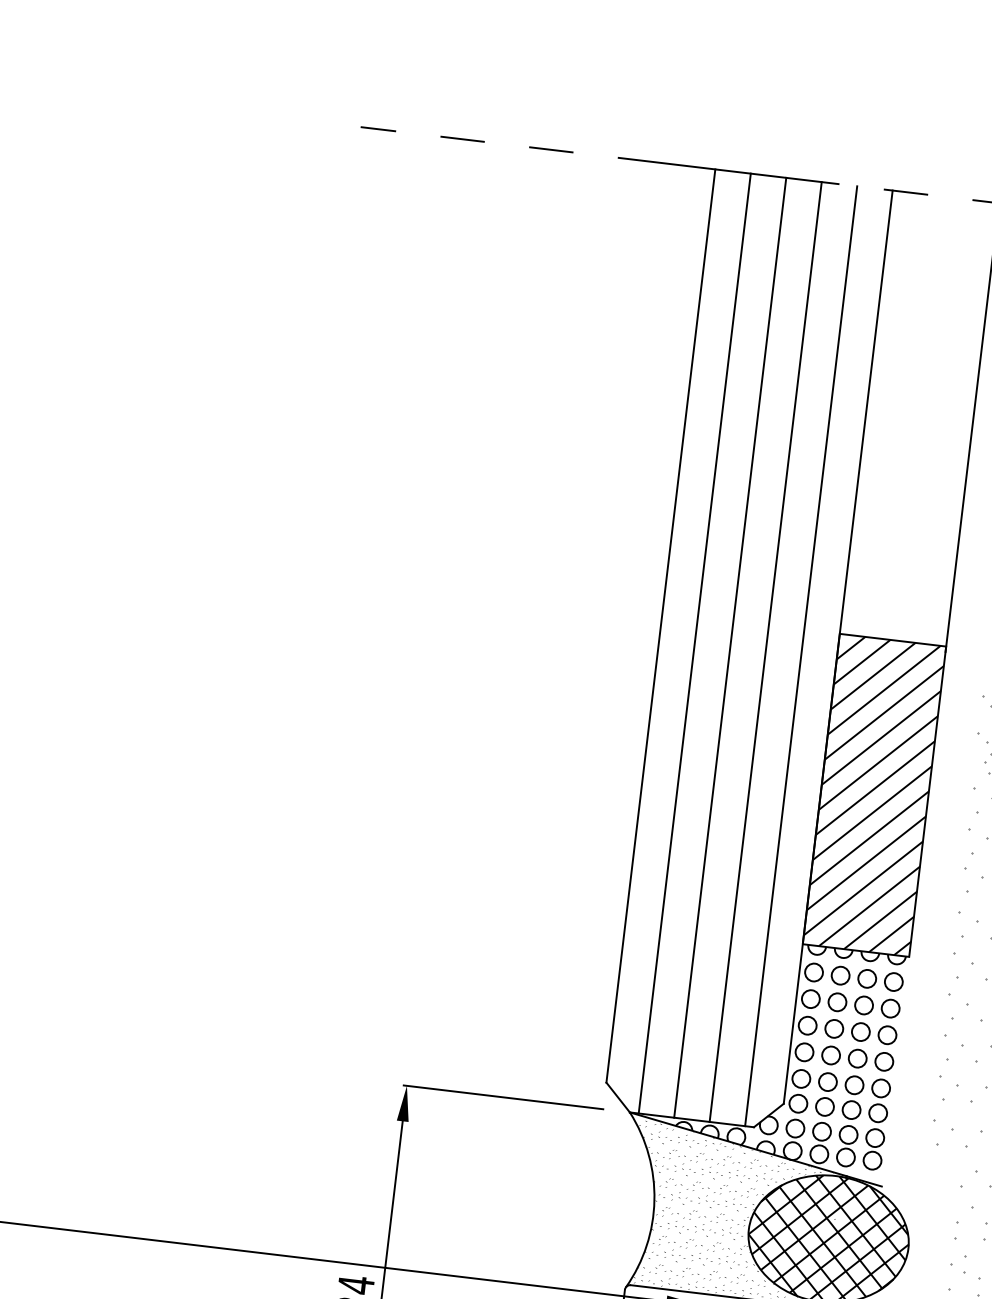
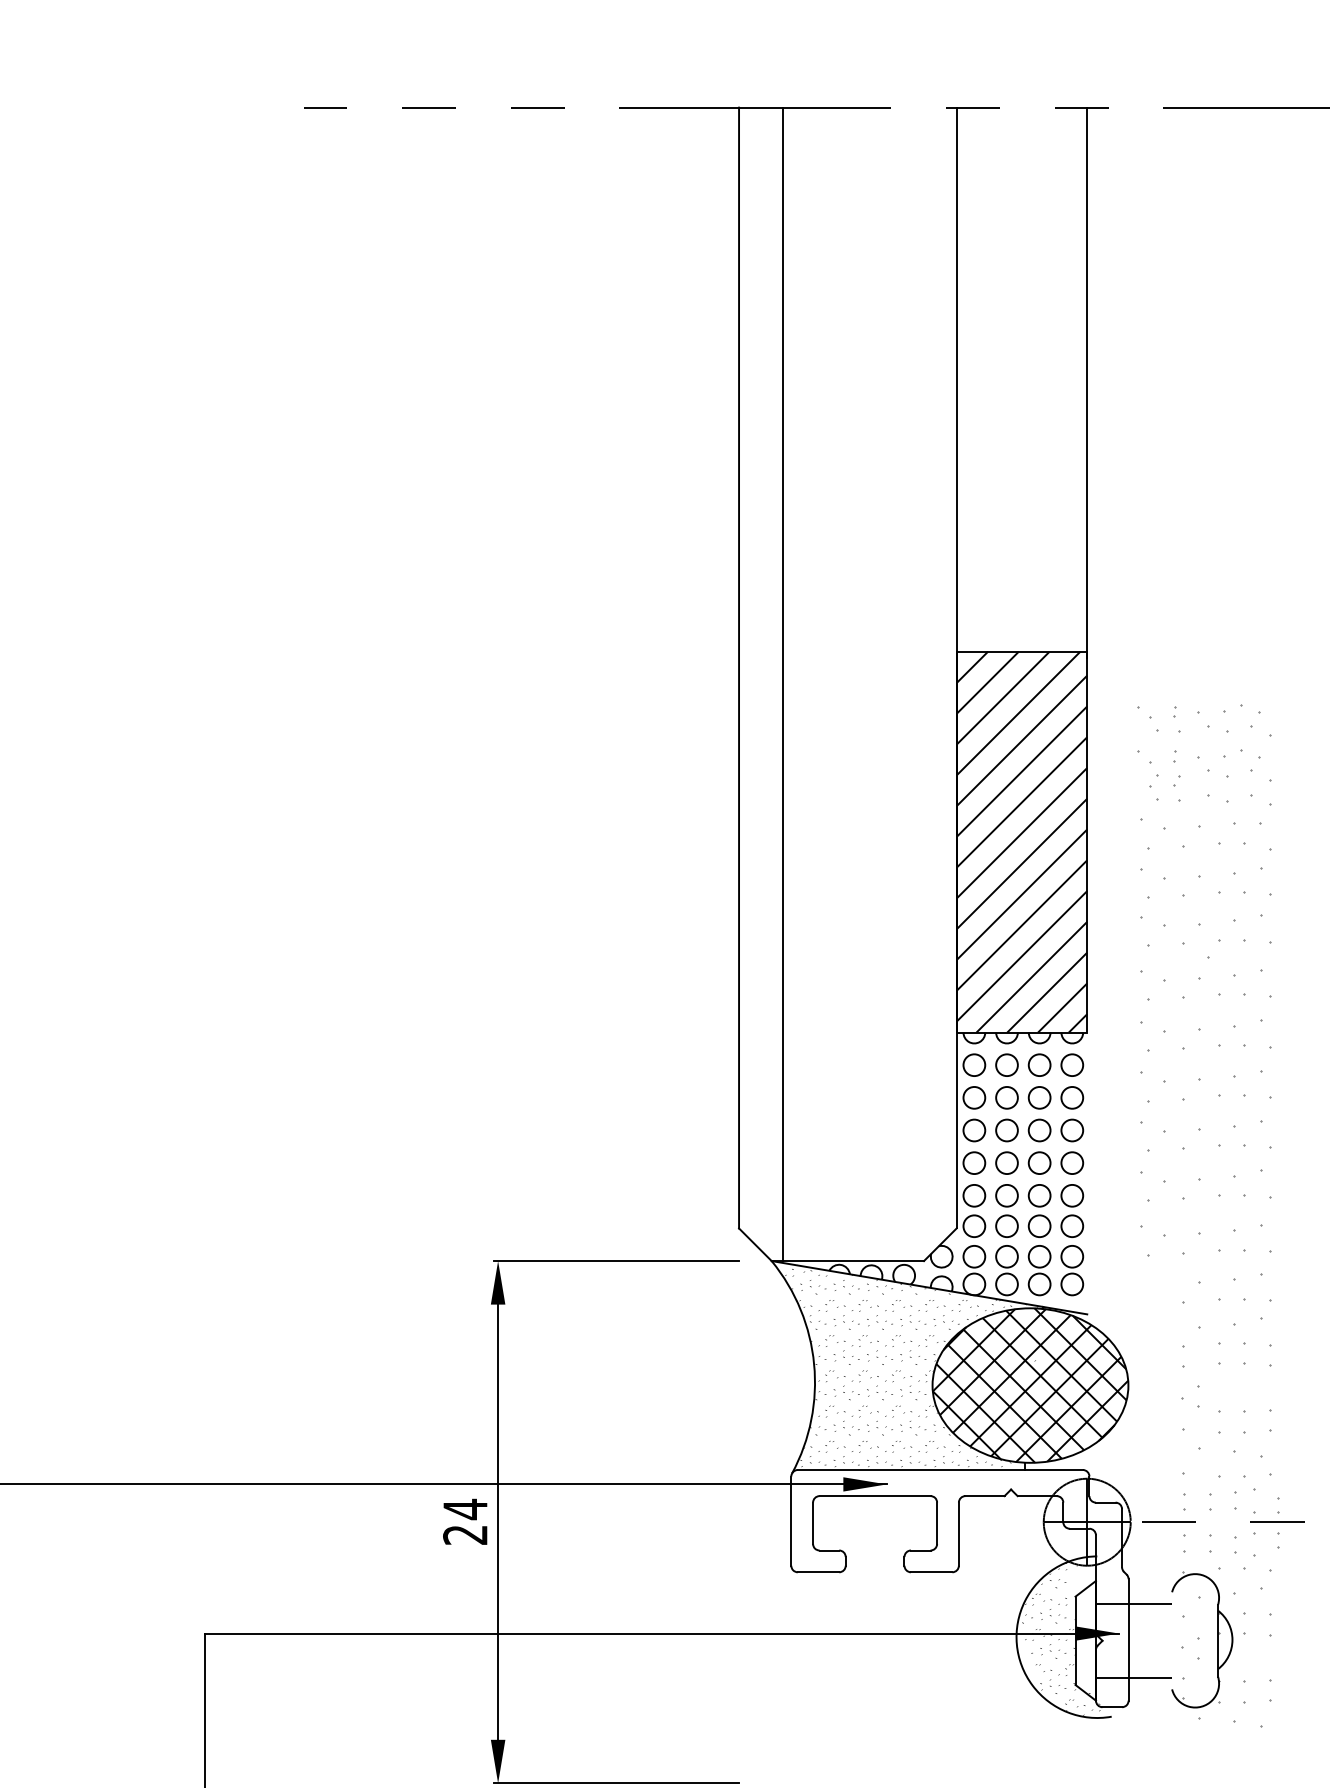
line: (730, 647) -> (826, 684), removed
line: (765, 652) -> (869, 684), removed
line: (801, 656) -> (913, 684), removed

